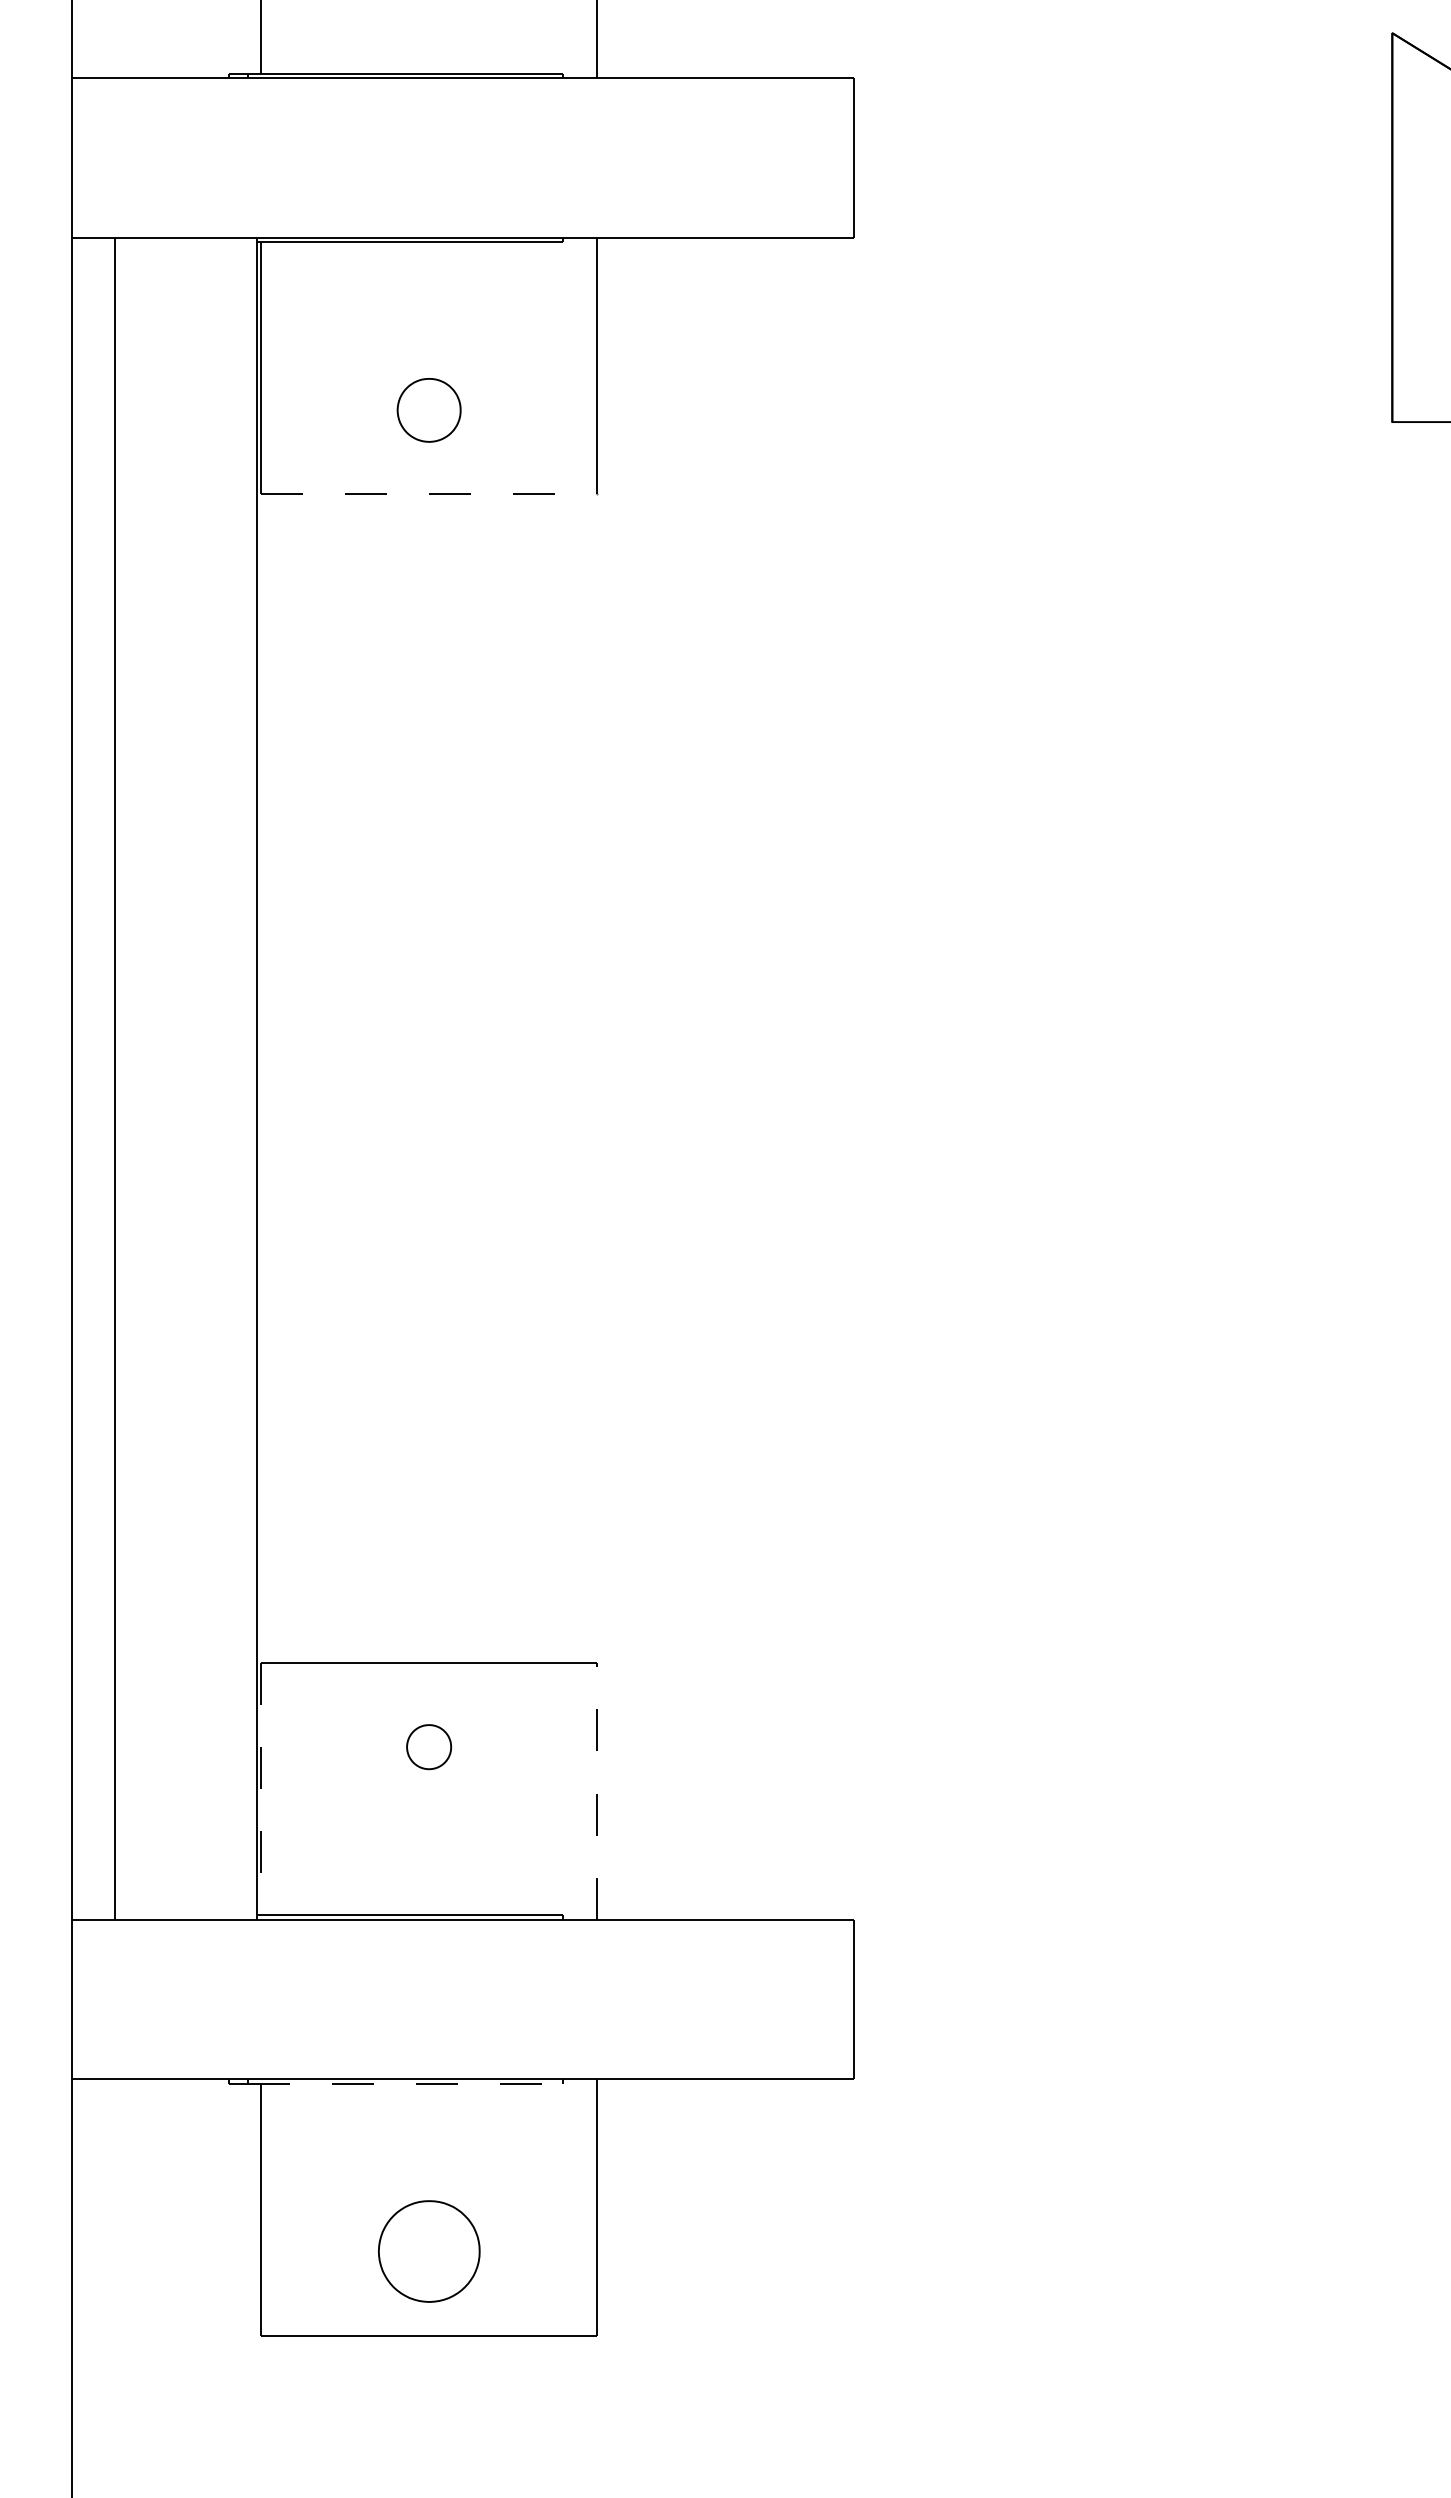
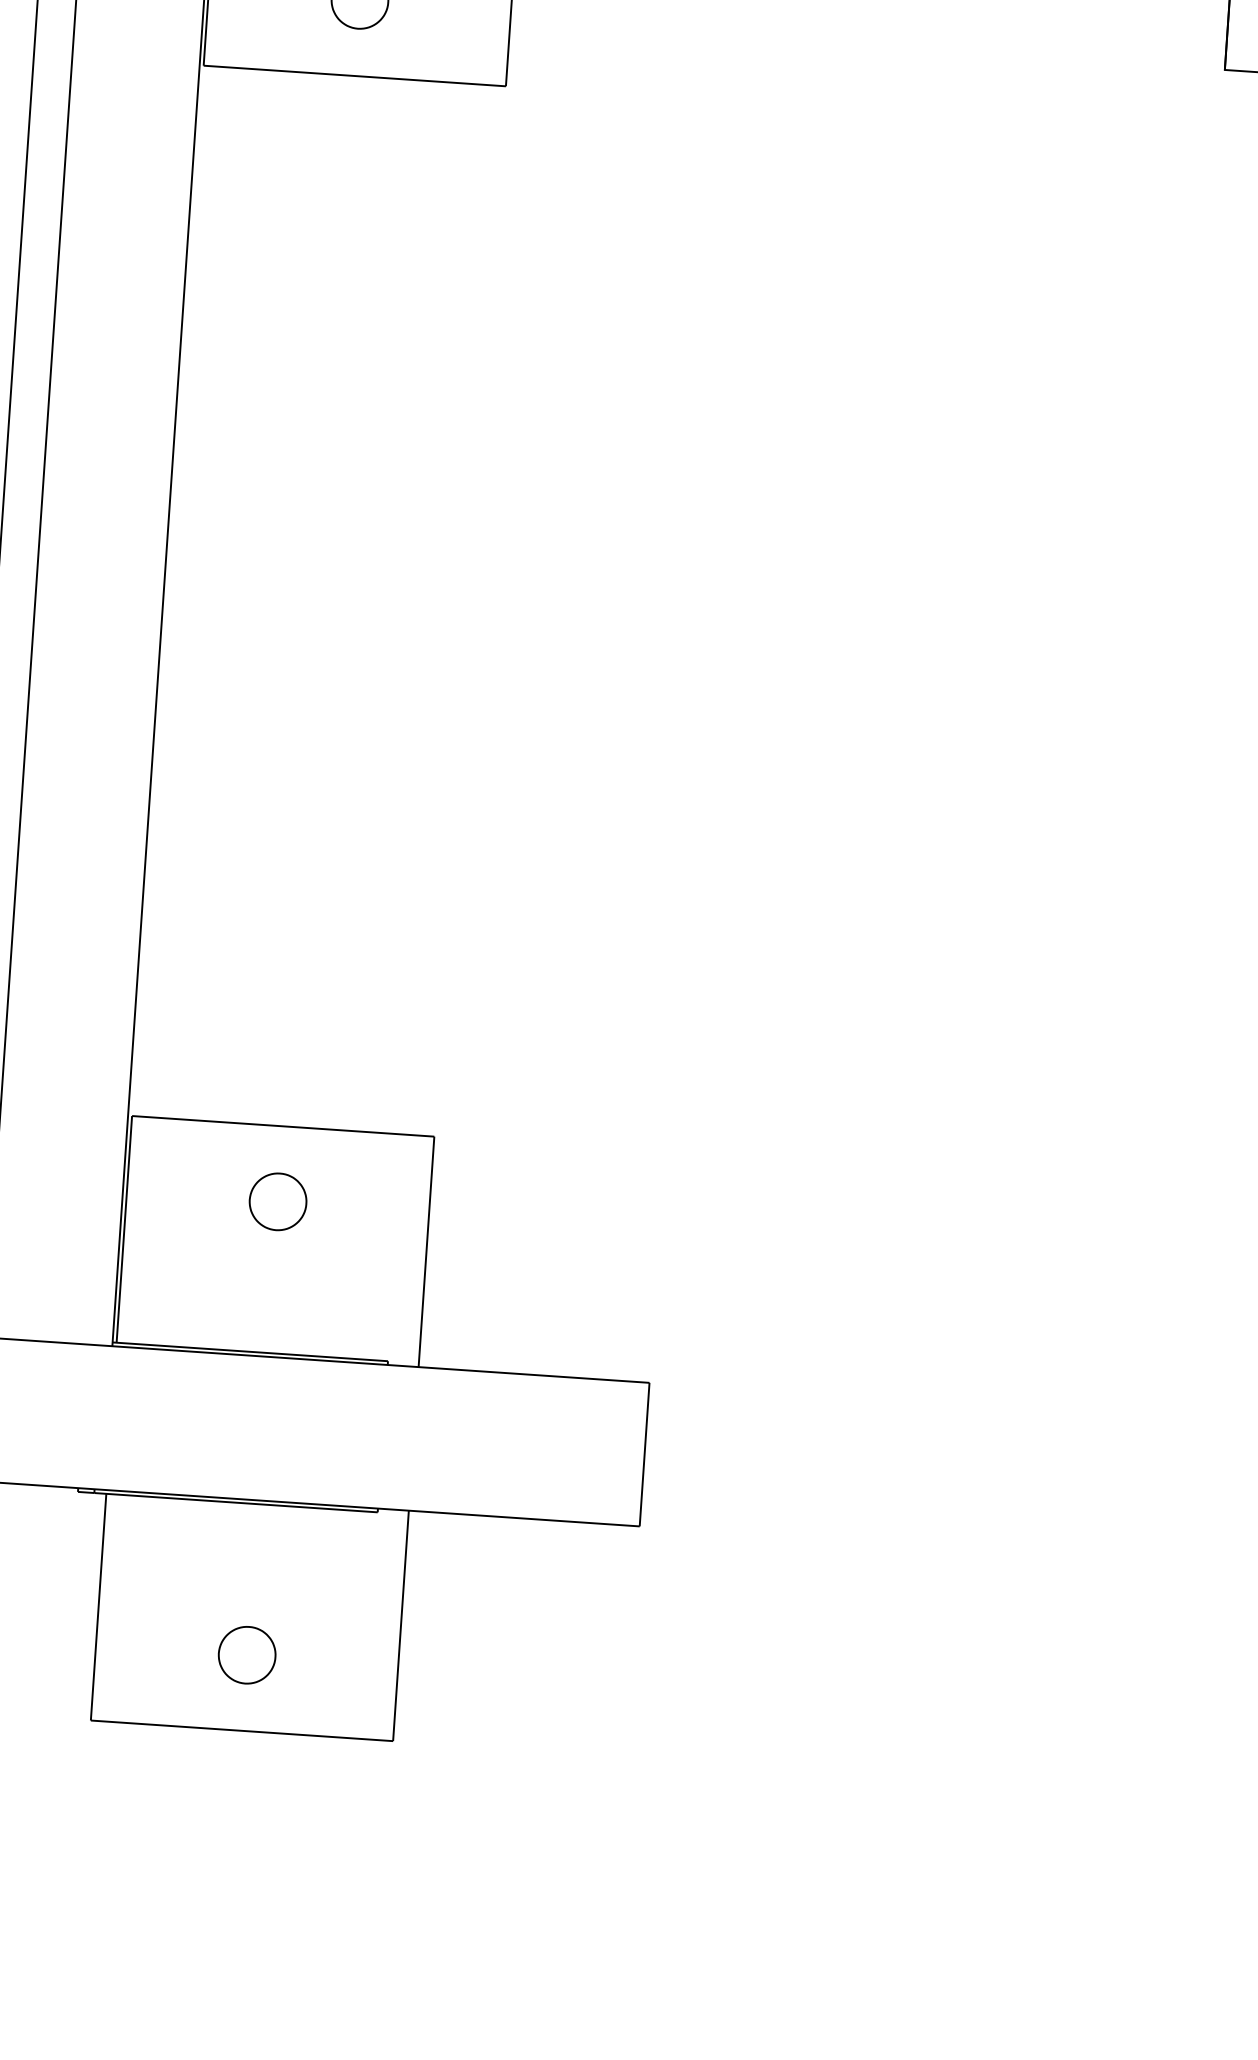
line: (429, 494) -> (355, 76), dashed -> solid
part: (428, 1746) -> (277, 1201), size x1.43
line: (261, 1789) -> (124, 1229), dashed -> solid
line: (597, 1790) -> (426, 1251), dashed -> solid
line: (405, 2083) -> (236, 1502), dashed -> solid
part: (428, 2251) -> (246, 1655), size x0.62

